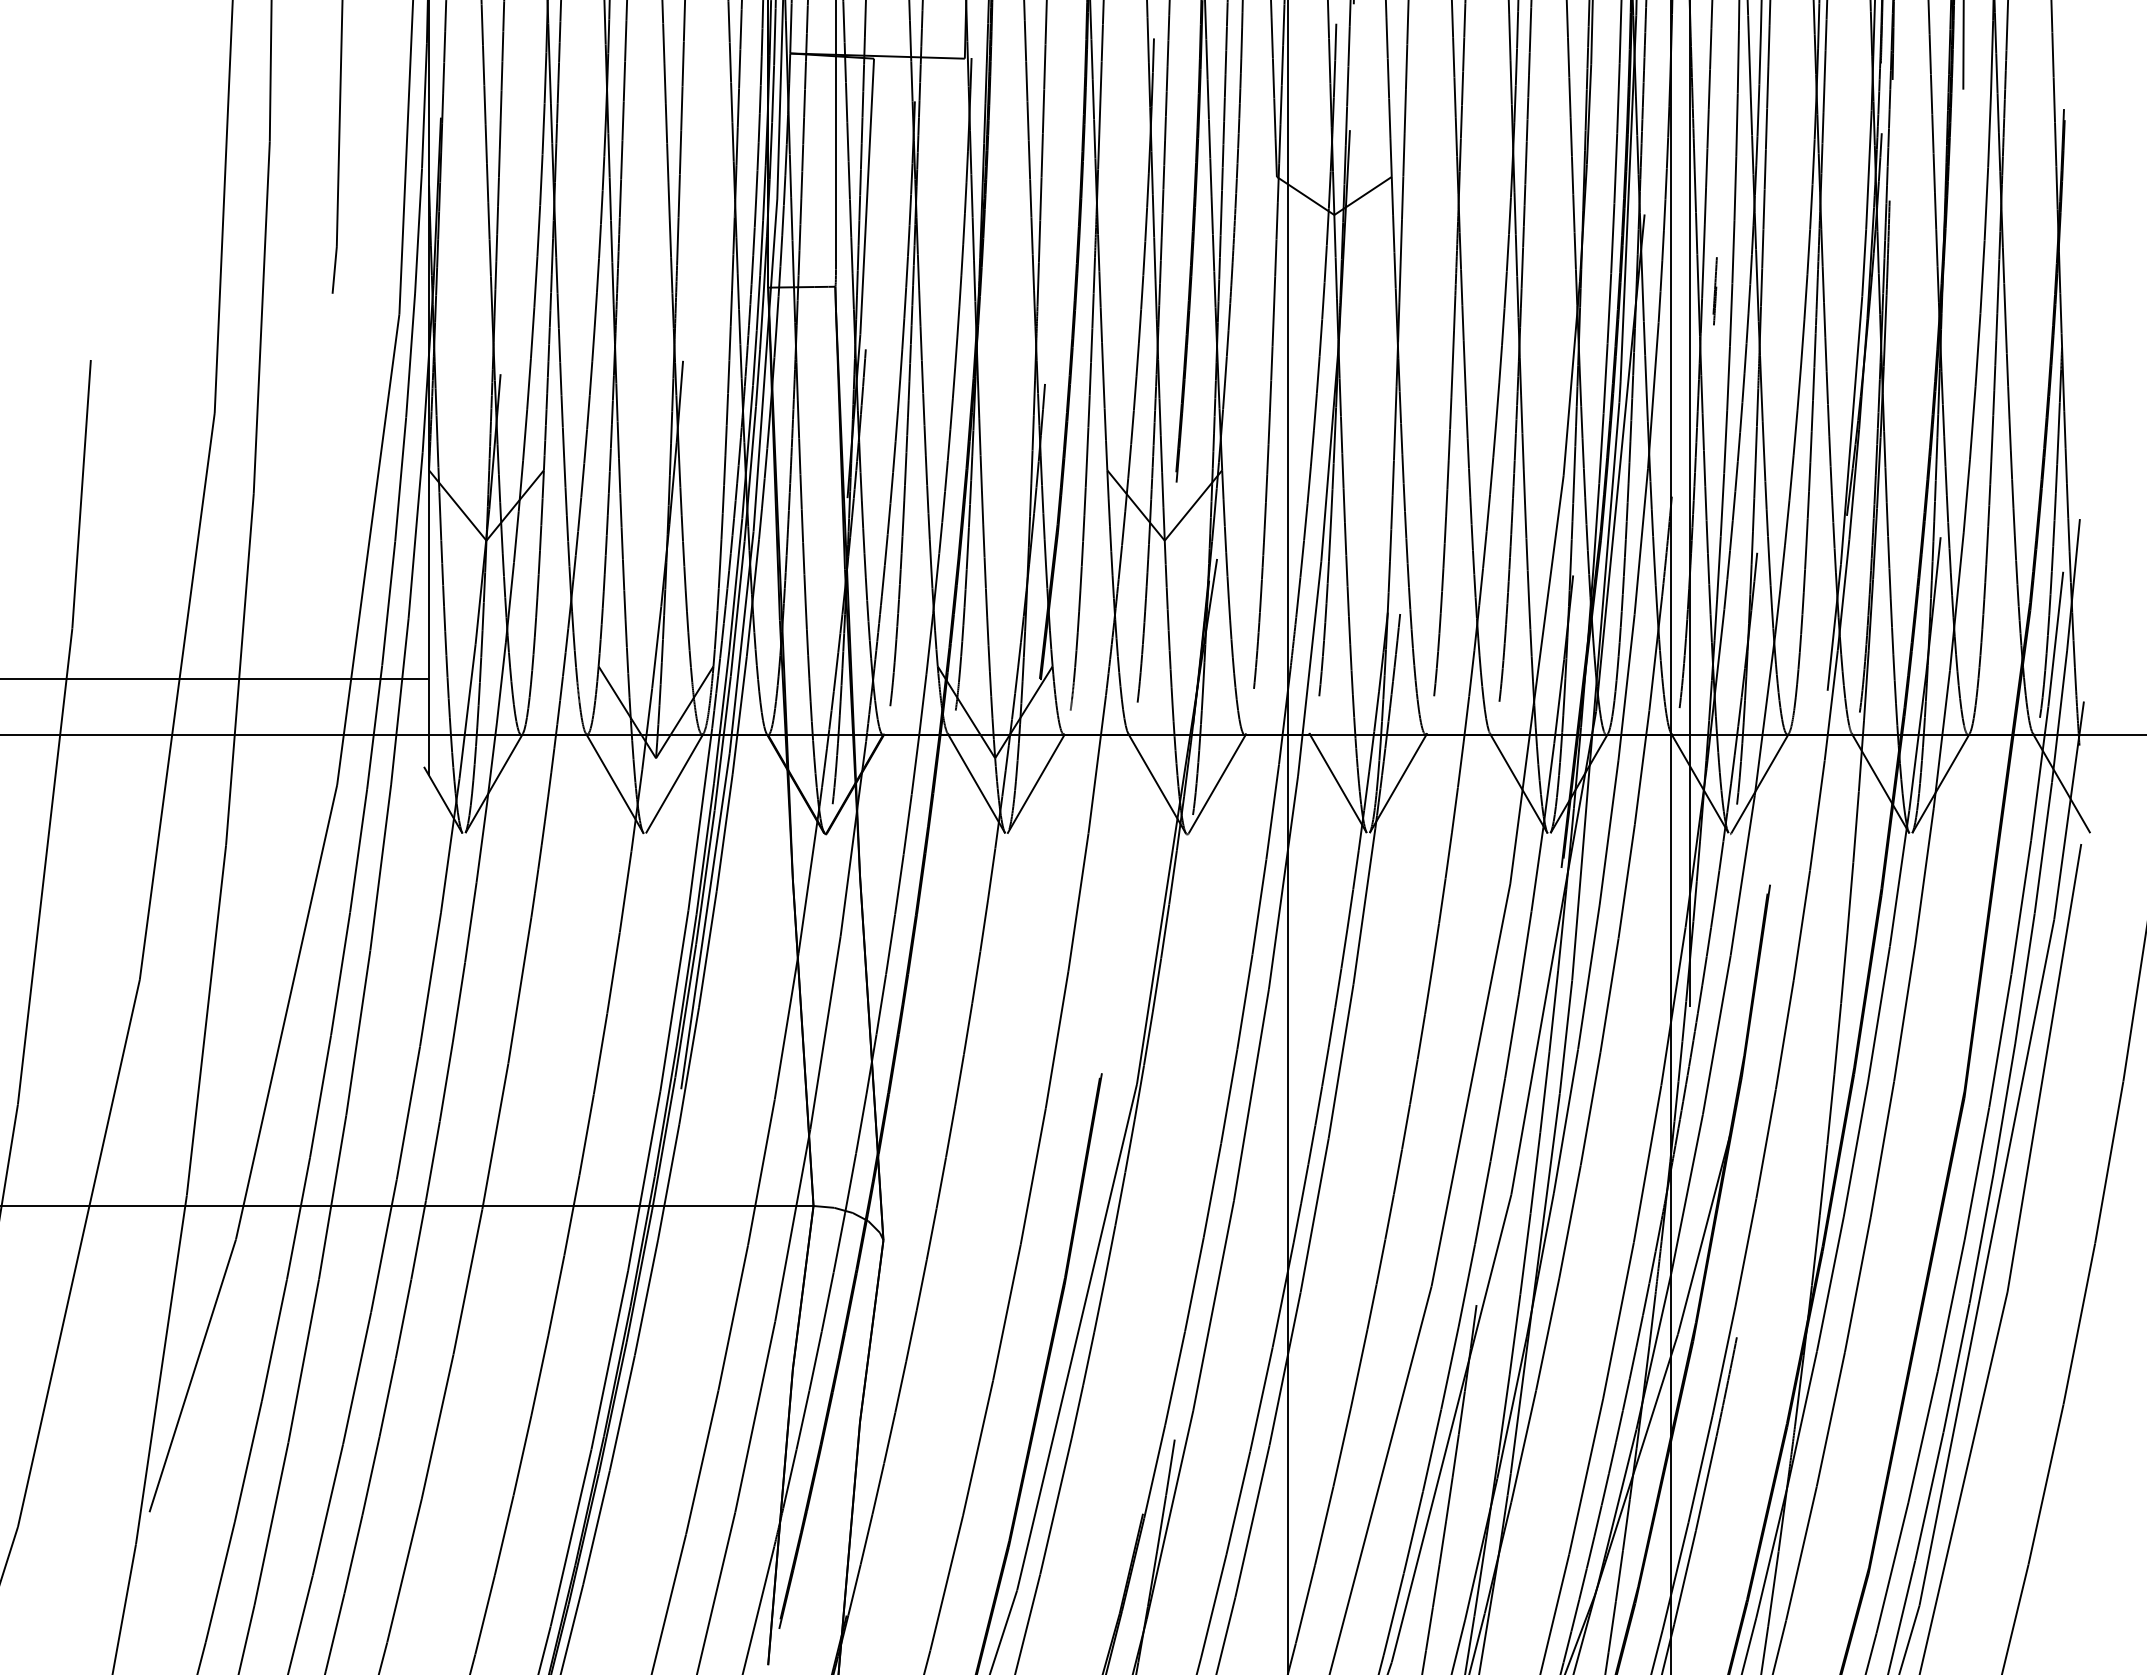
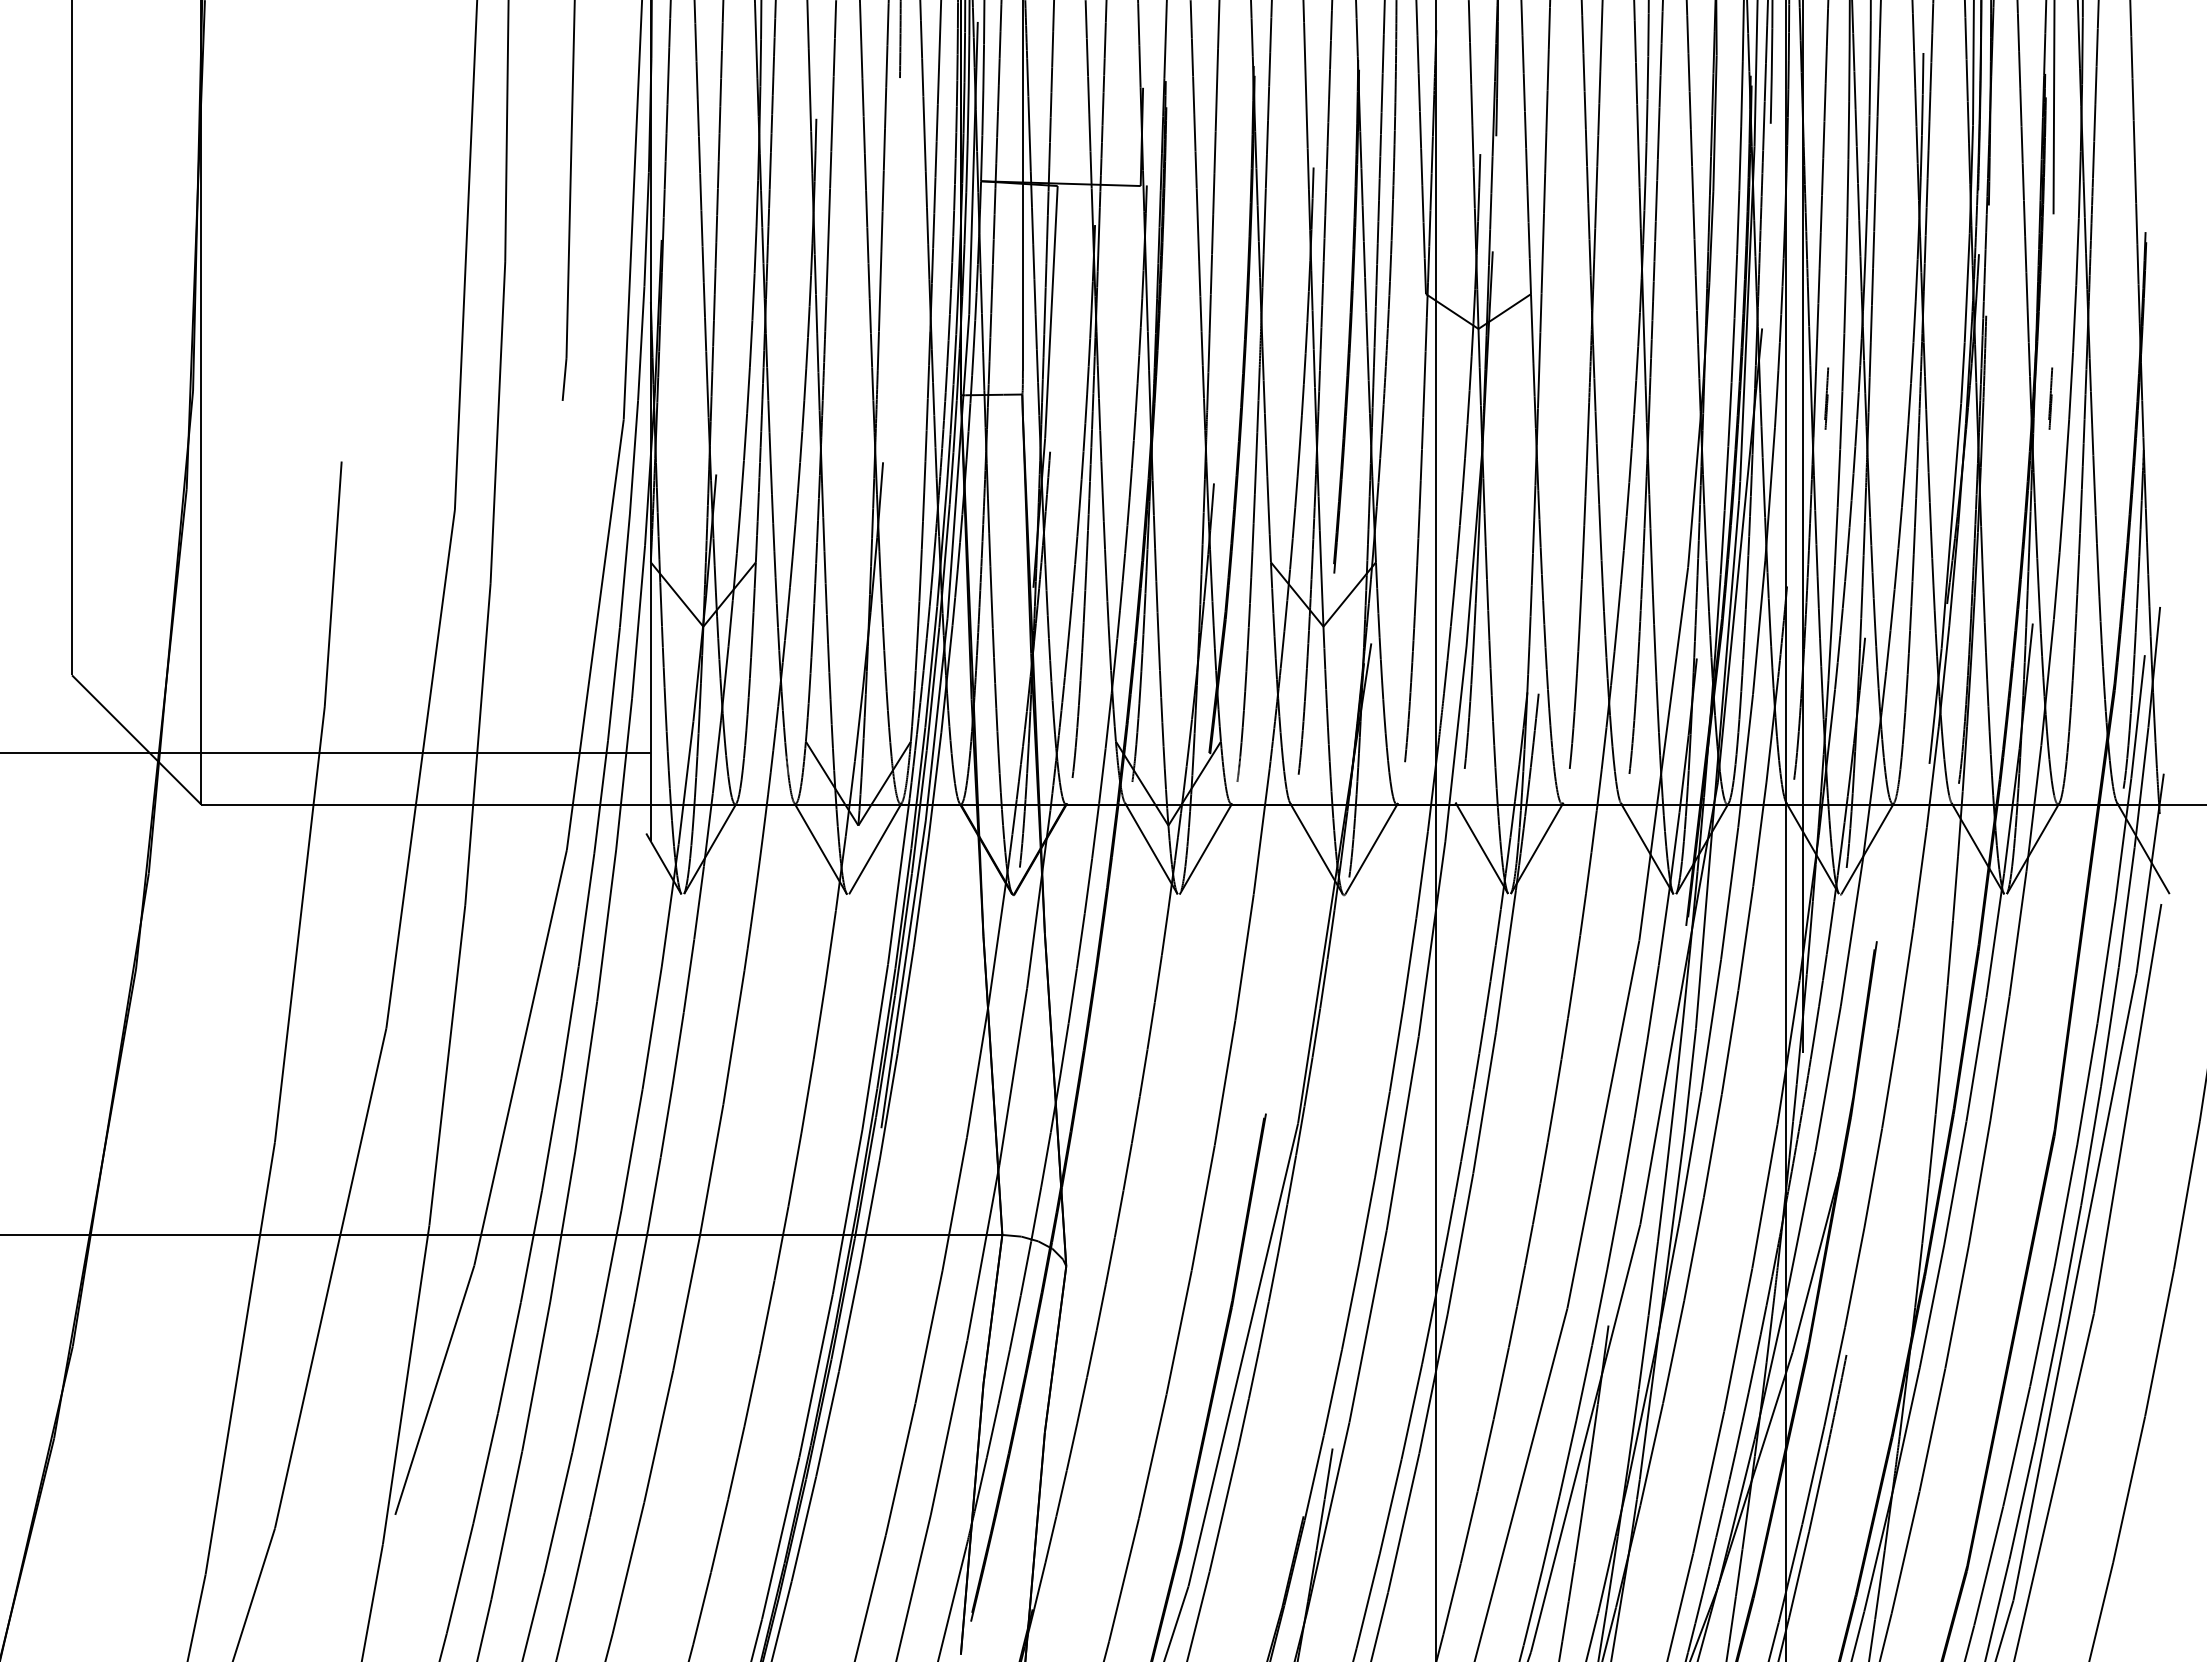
line: (1959, 291) -> (2050, 398), added

